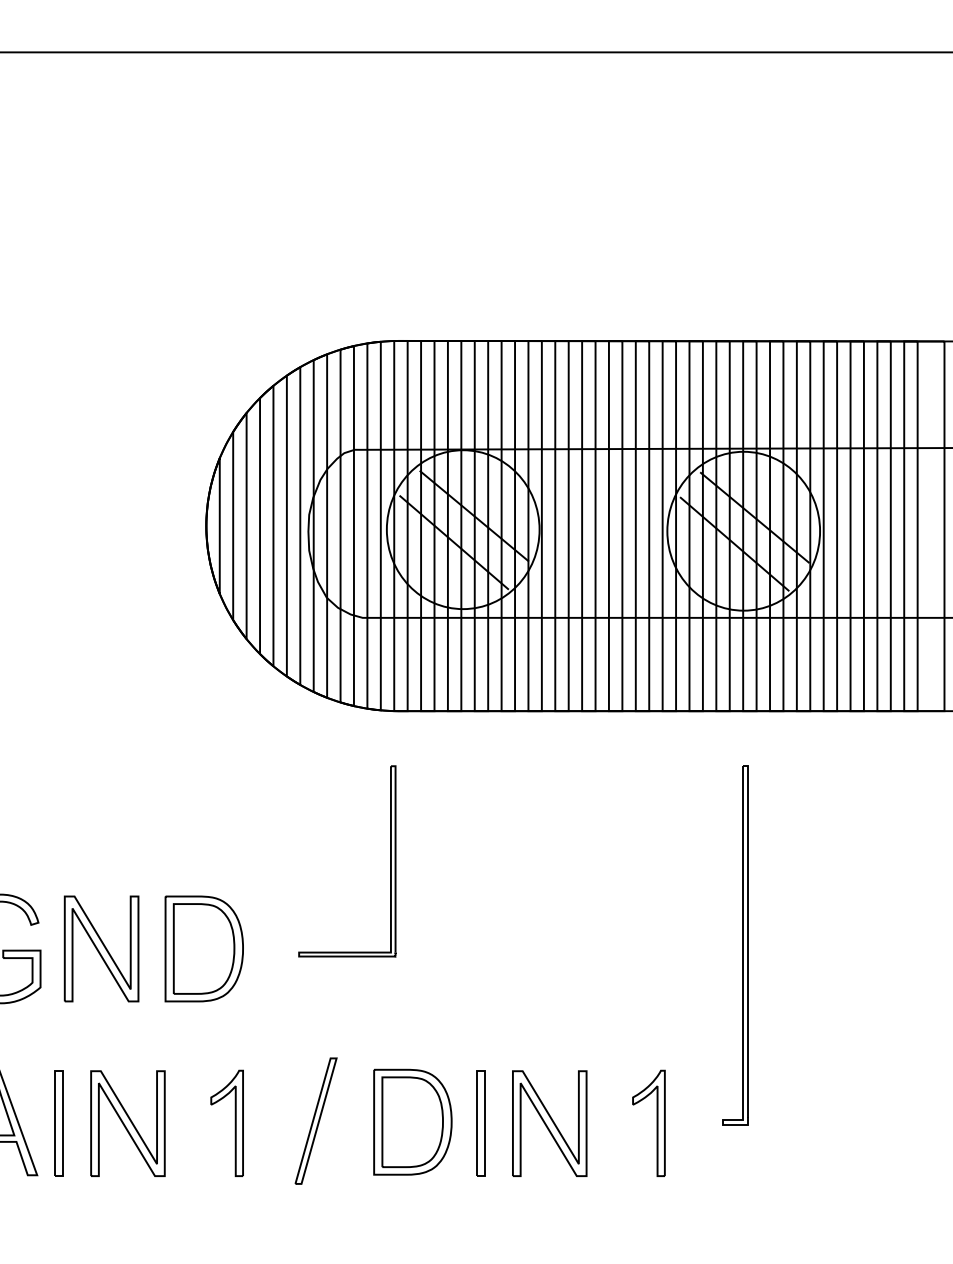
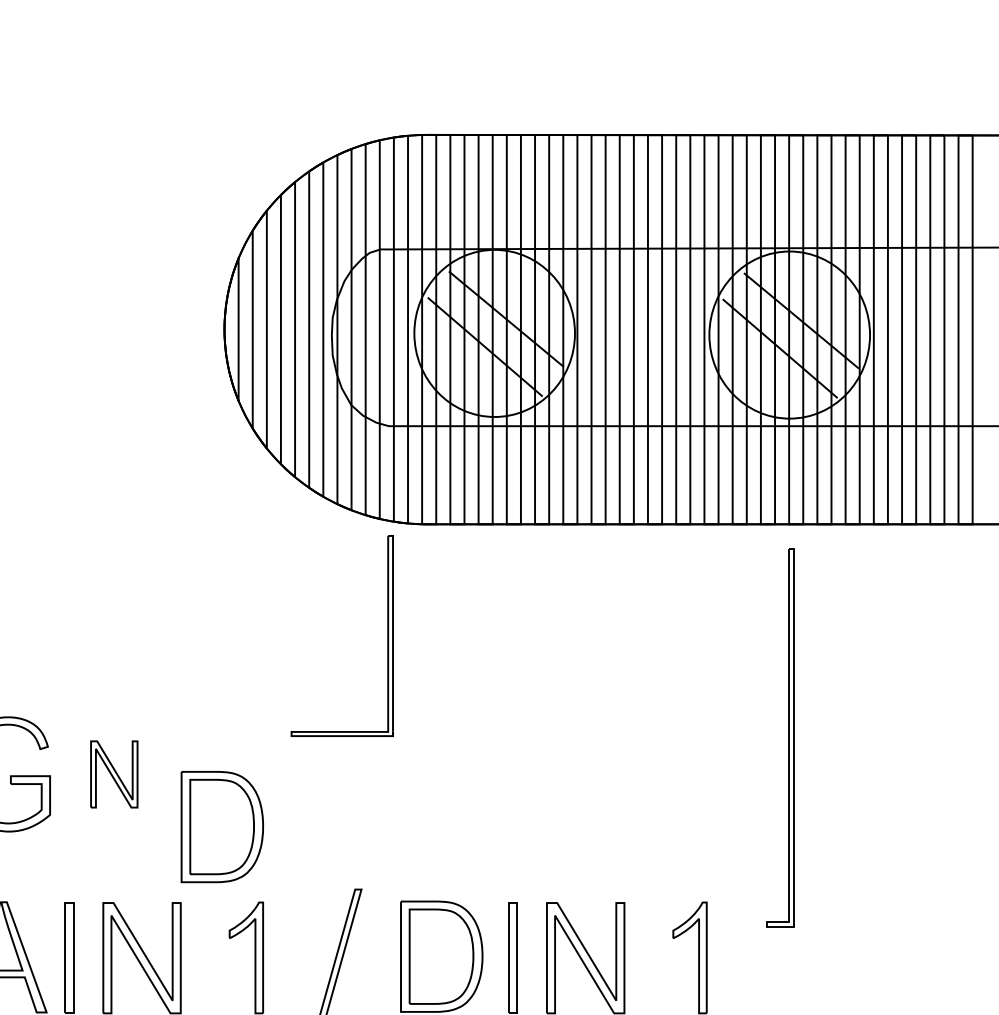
part: (390, 861) -> (387, 636), moved
part: (742, 945) -> (788, 738), moved
part: (101, 948) -> (114, 773), size x0.6
part: (203, 948) -> (221, 826), moved

